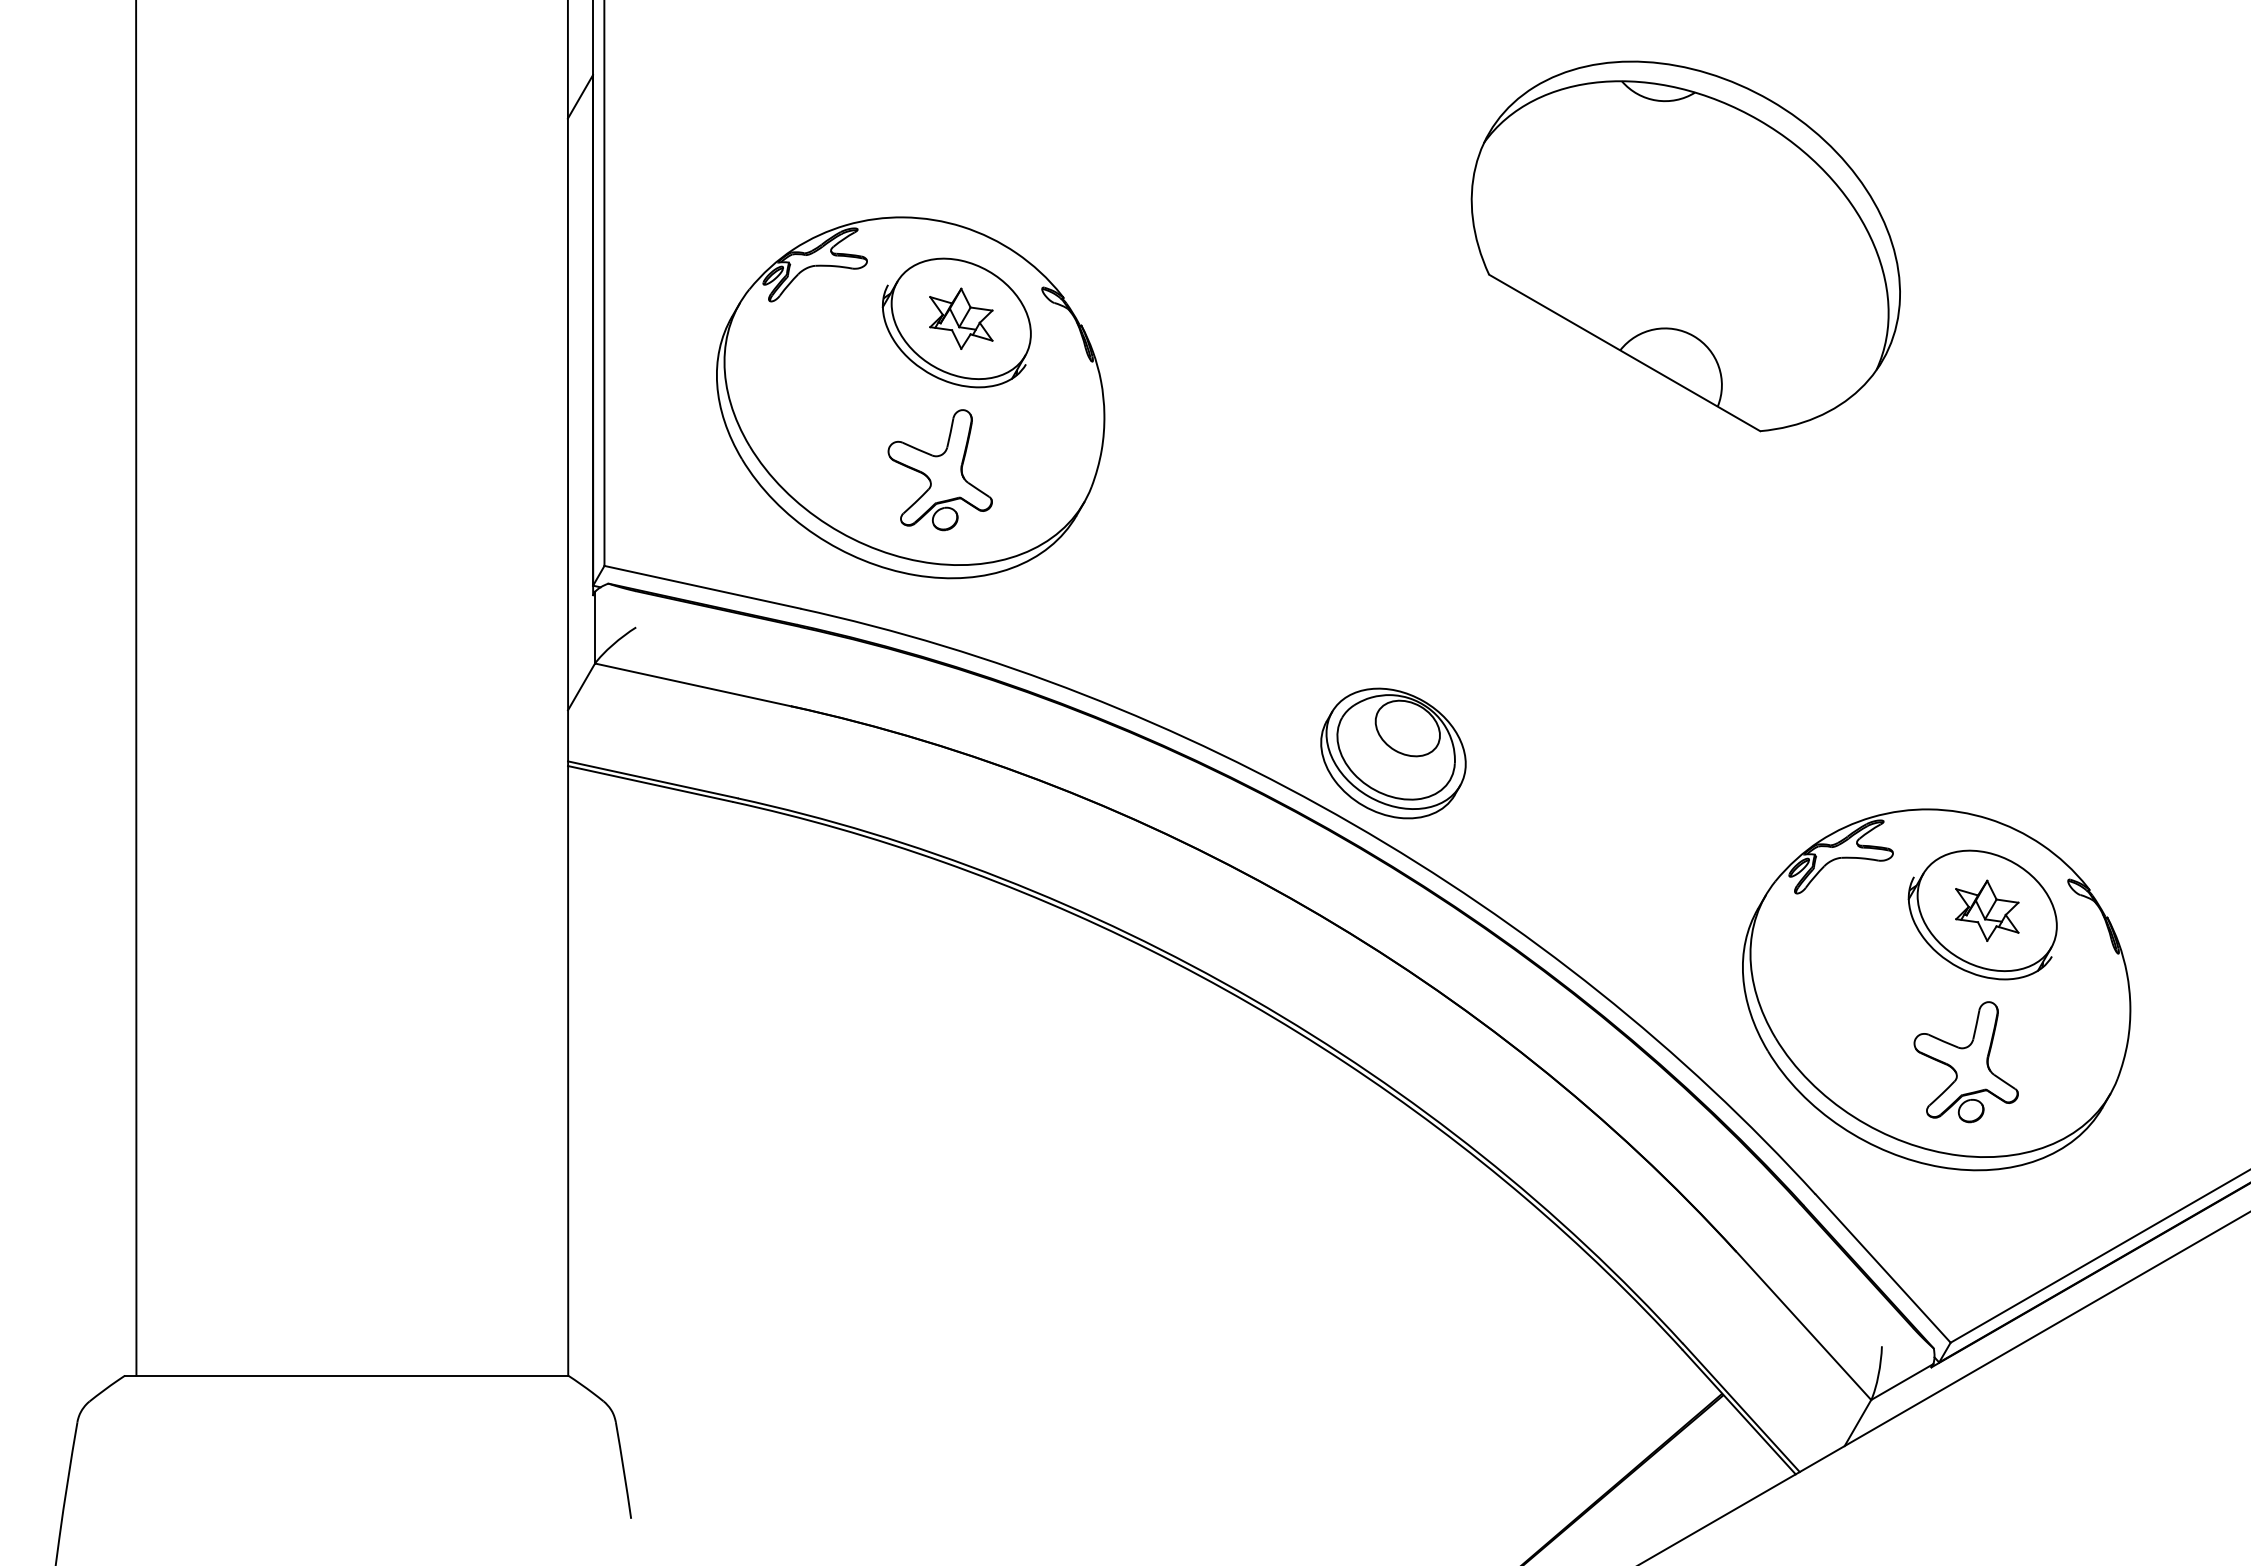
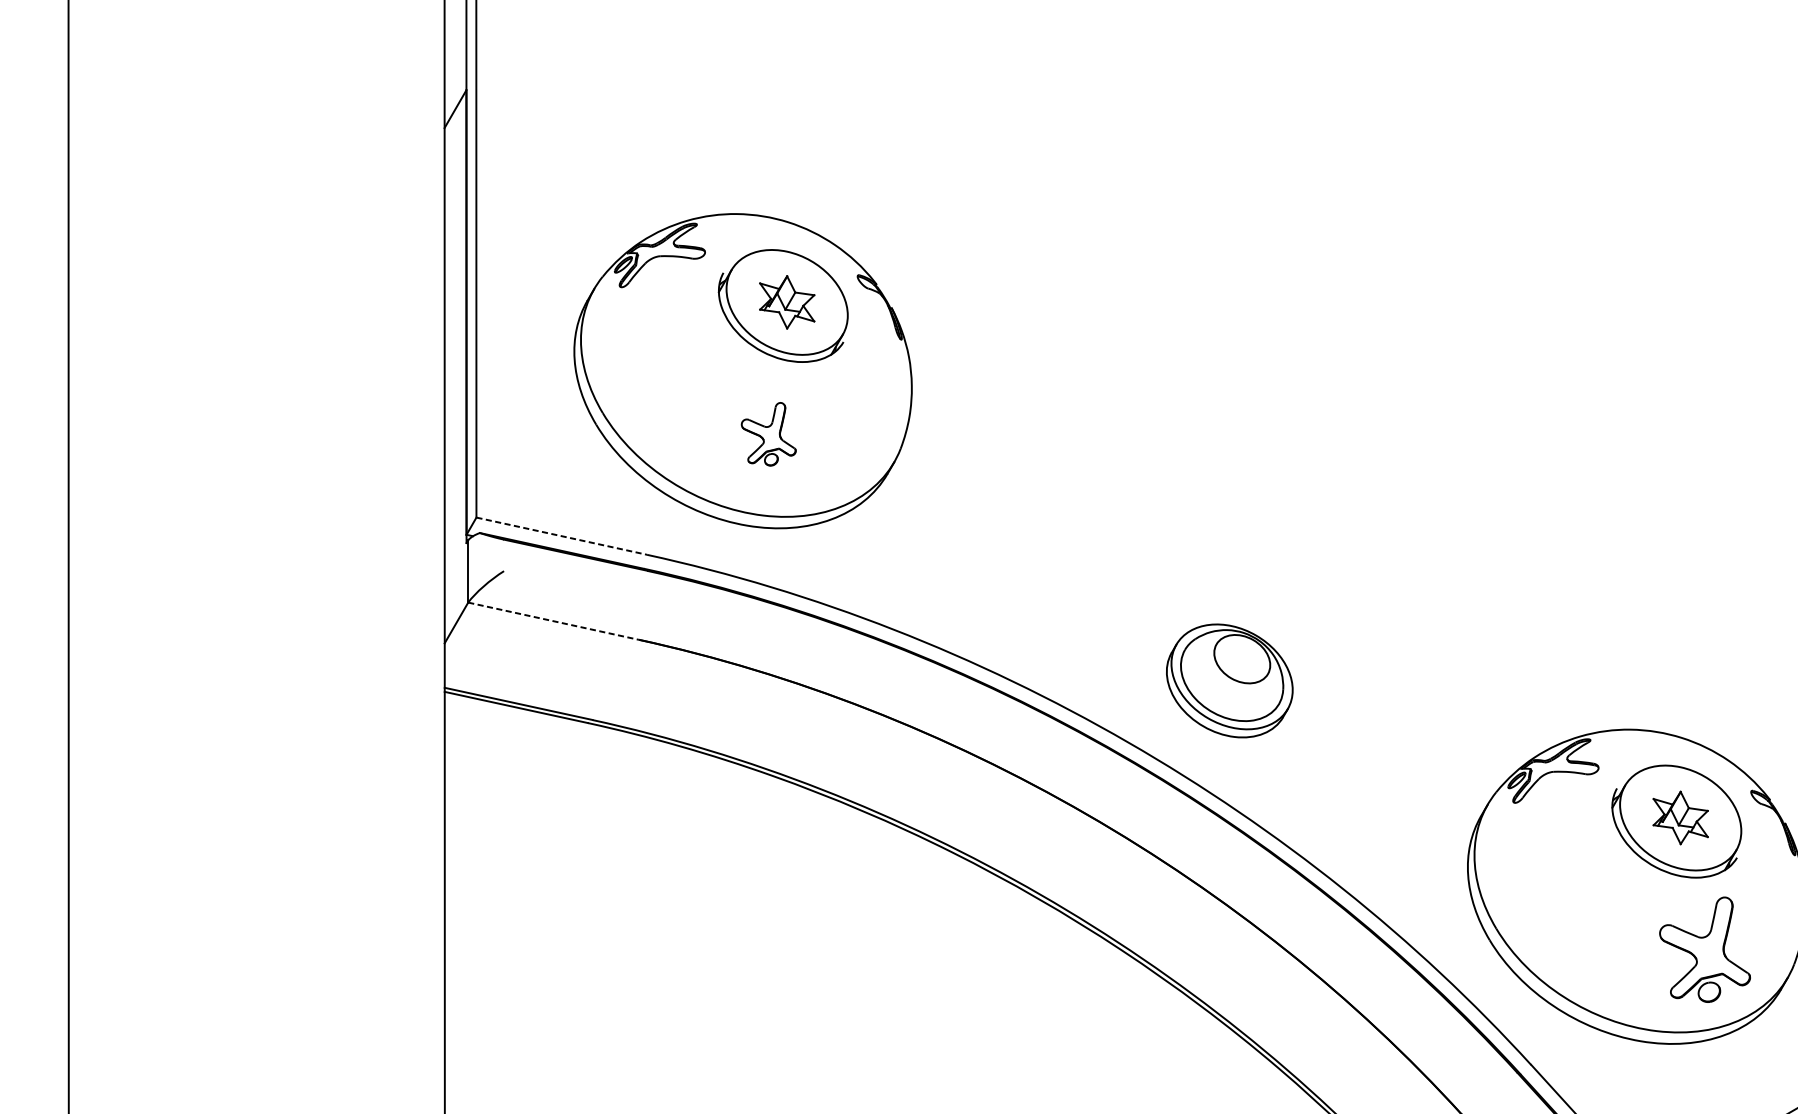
part: (1685, 246) -> (1417, 239), removed
part: (939, 470) -> (768, 434), size x0.6
line: (702, 587) -> (561, 536), solid -> dashed
line: (693, 685) -> (553, 621), solid -> dashed
part: (1393, 753) -> (1229, 680), moved
part: (1965, 1062) -> (1704, 950), moved

